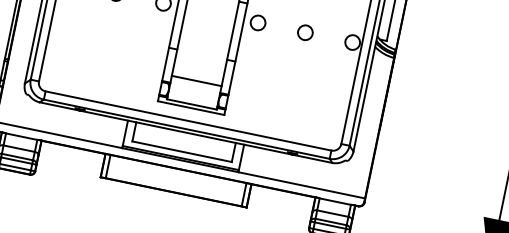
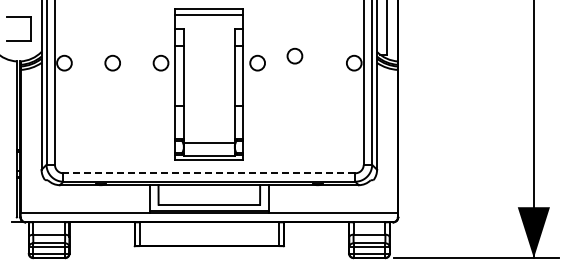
circle: (305, 31) -> (294, 55), moved
line: (195, 80) -> (208, 143), moved
line: (188, 121) -> (209, 173), solid -> dashed

